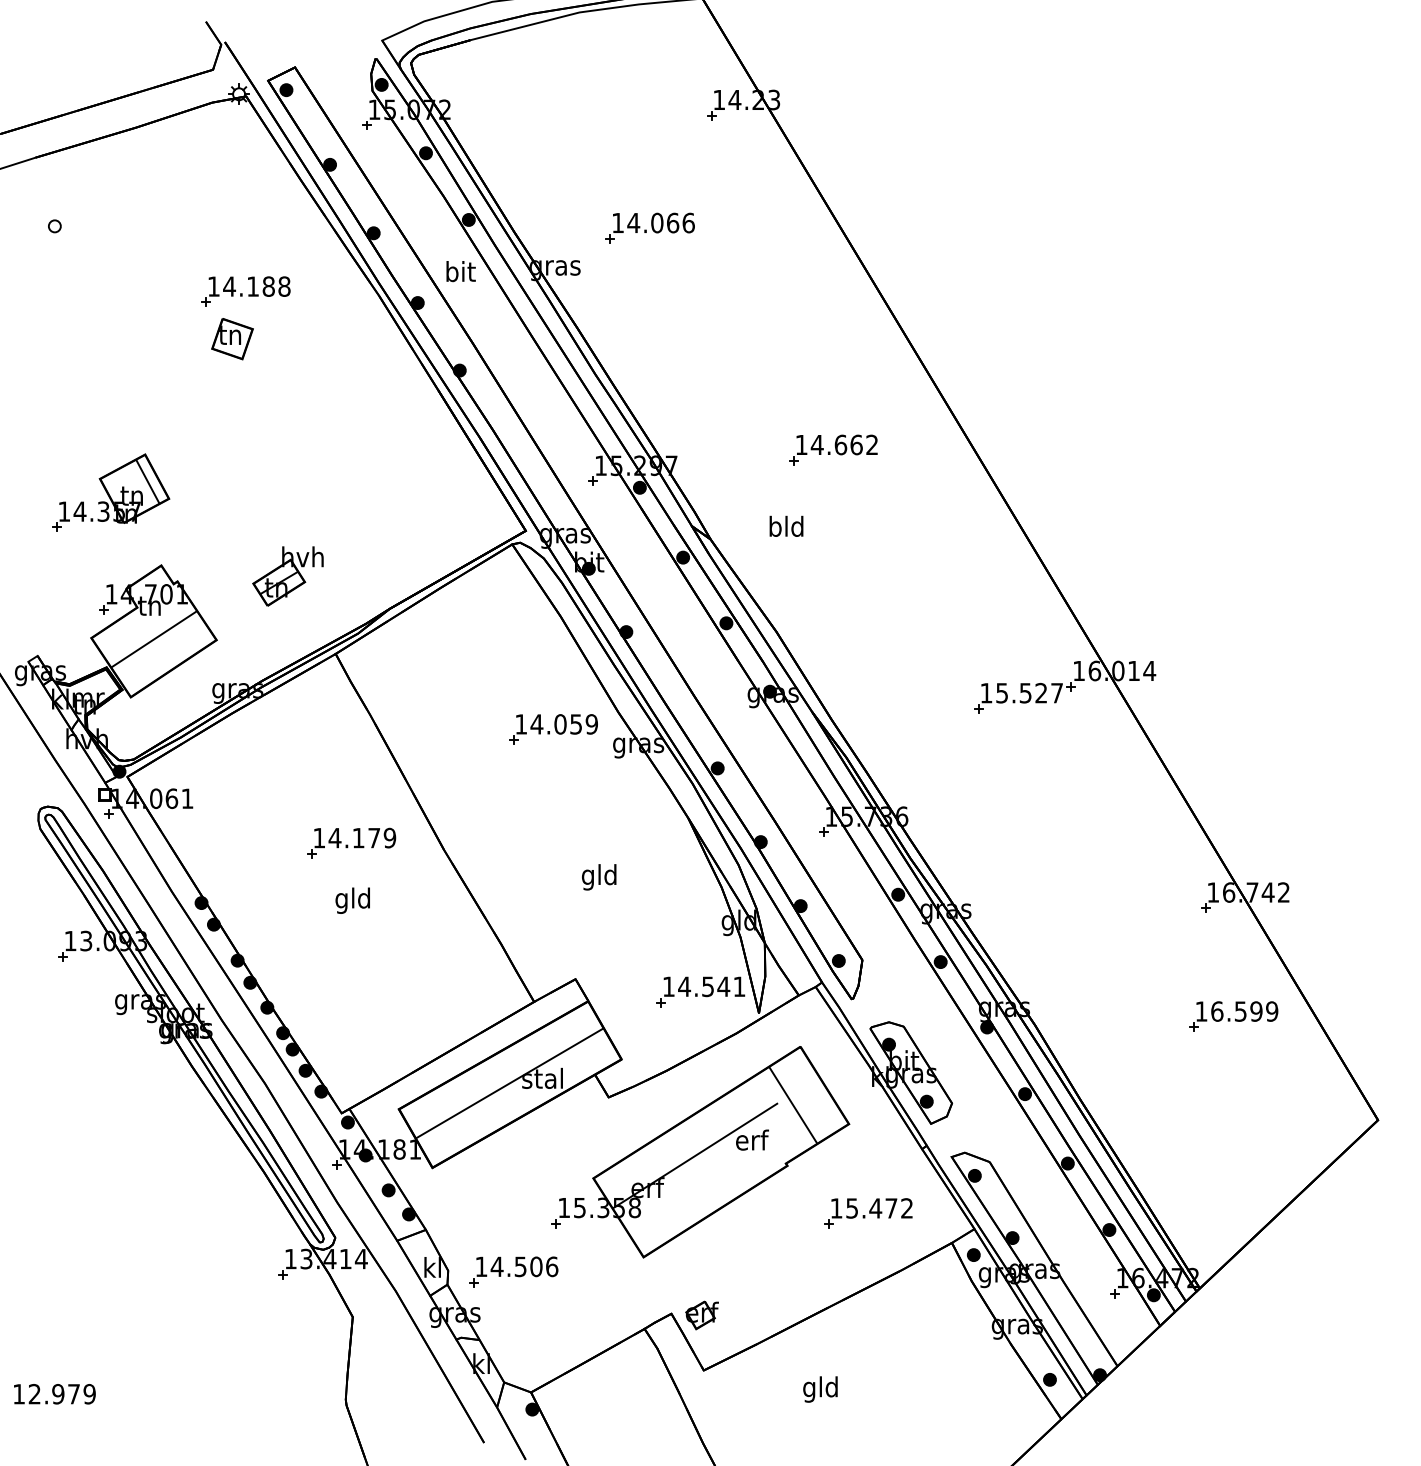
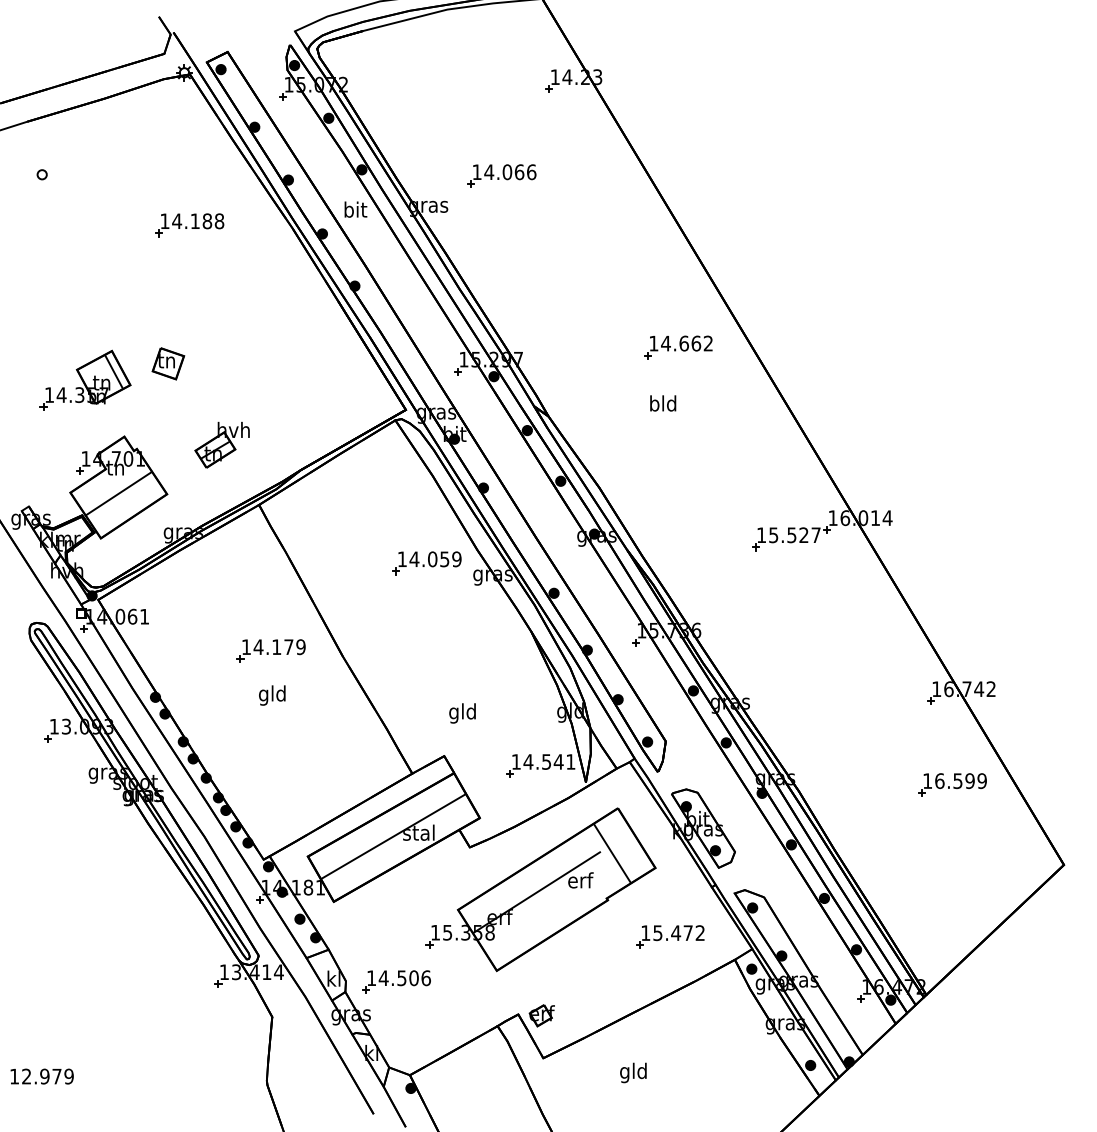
part: (232, 338) -> (168, 363), moved
part: (833, 450) -> (678, 347), moved
text: (786, 526) -> (663, 403), moved
text: (599, 877) -> (462, 713), moved

